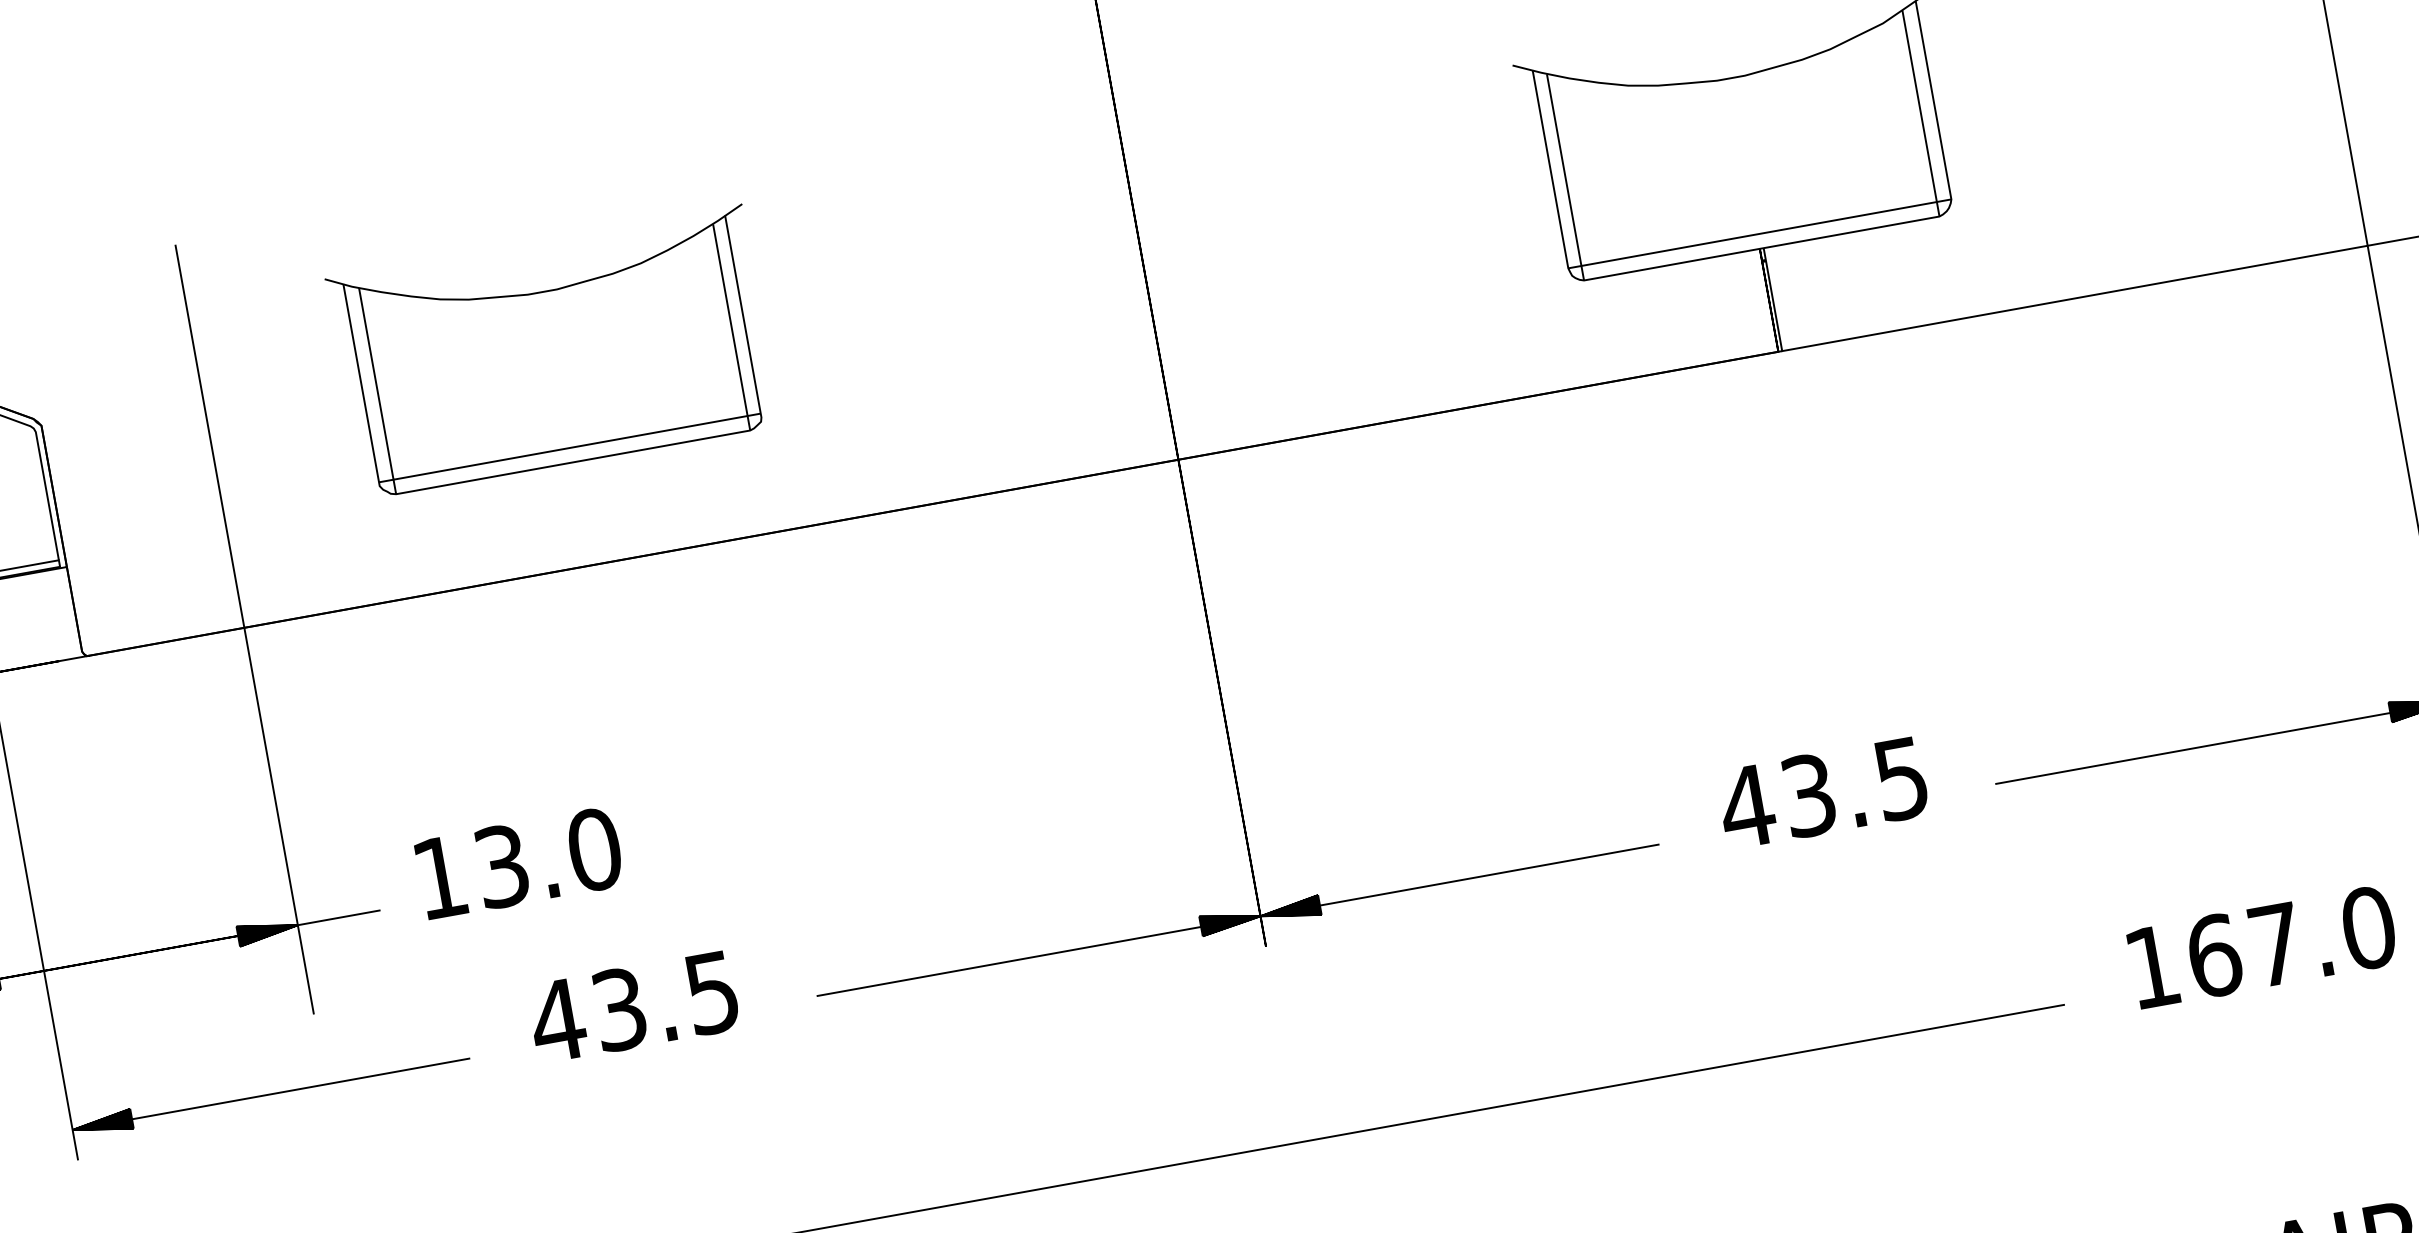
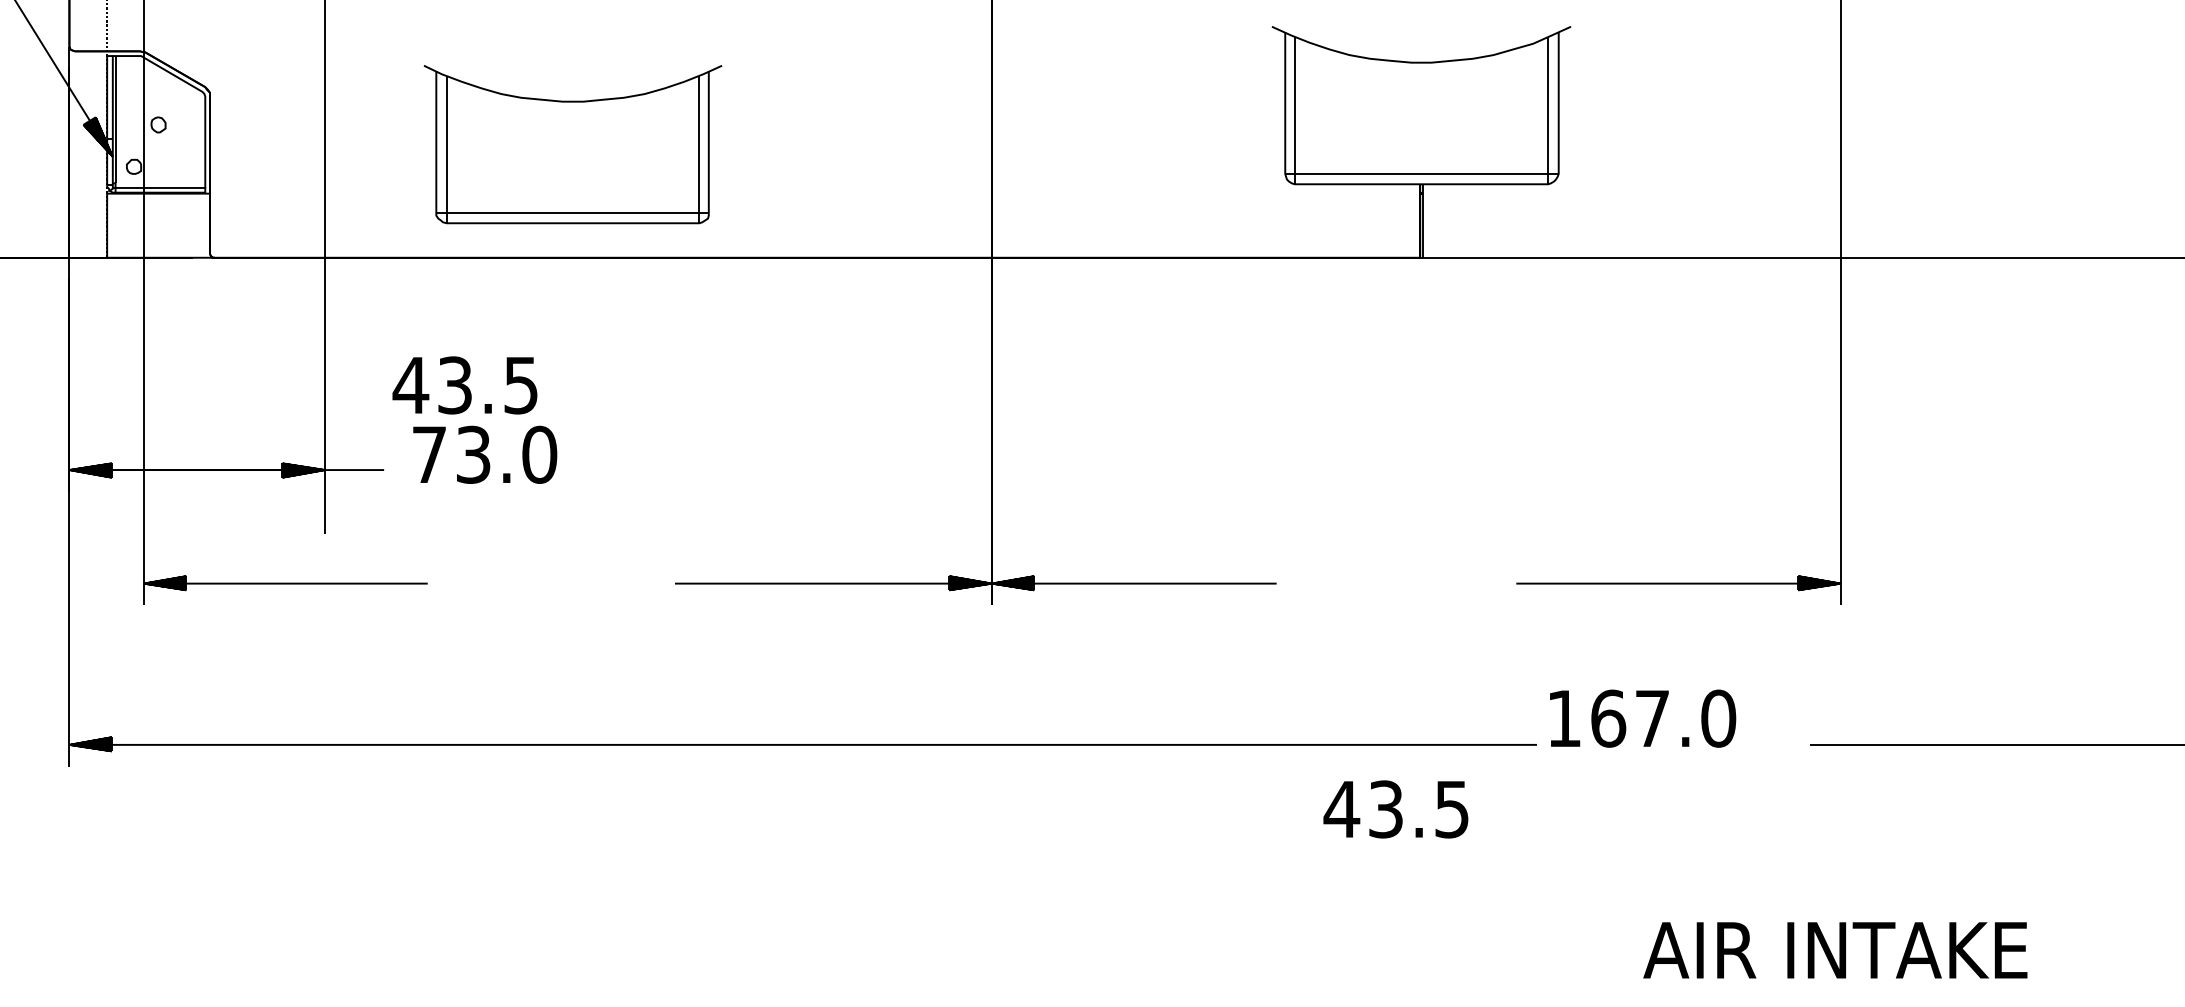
part: (552, 352) -> (572, 144), moved
text: (1822, 793) -> (1395, 809), moved
text: (440, 877) -> (429, 454), 13.0 -> 73.0
text: (2263, 946) -> (1643, 718), moved
text: (632, 1007) -> (464, 385), moved

